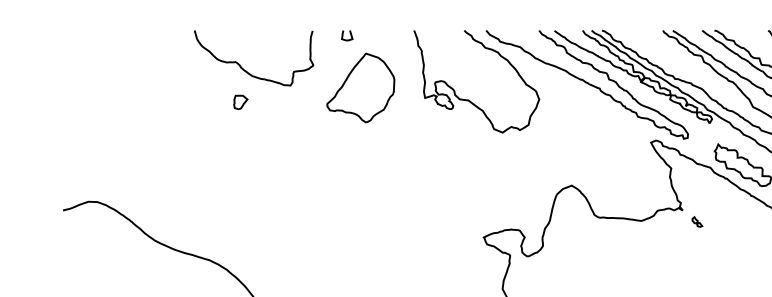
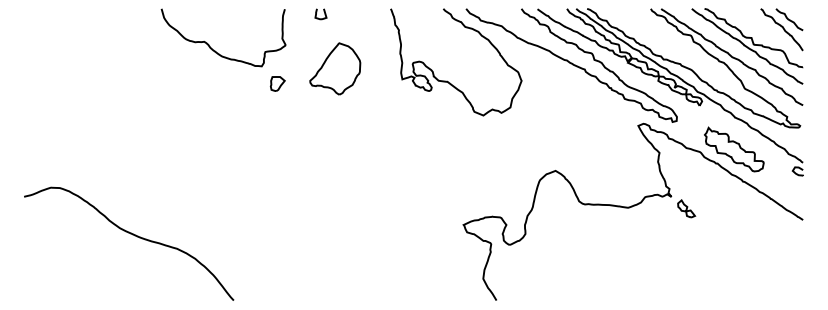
part: (361, 87) -> (335, 68), size x0.71
part: (240, 101) -> (277, 83), moved
part: (697, 221) -> (686, 208), size x1.67

